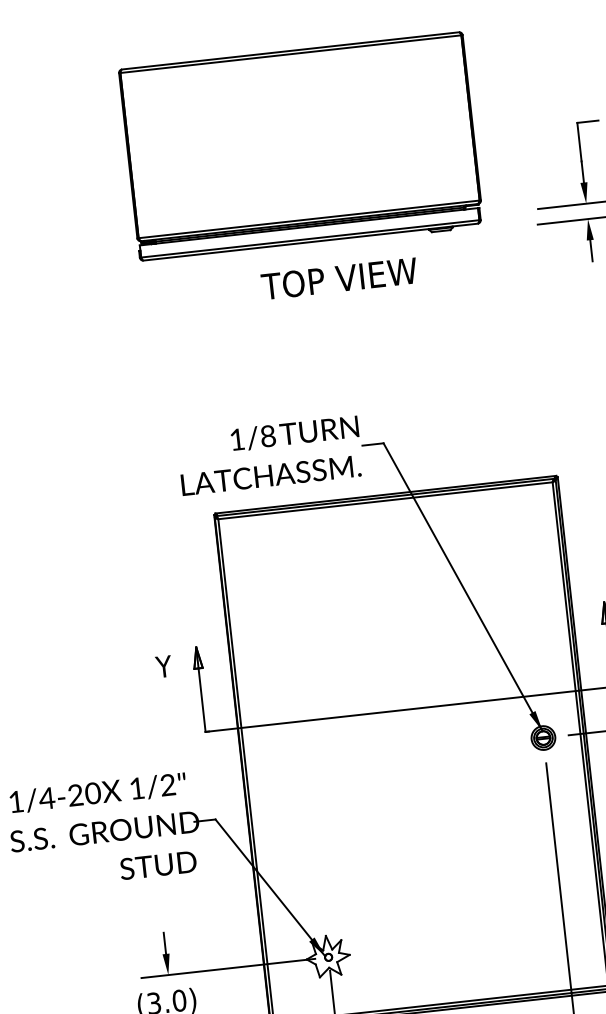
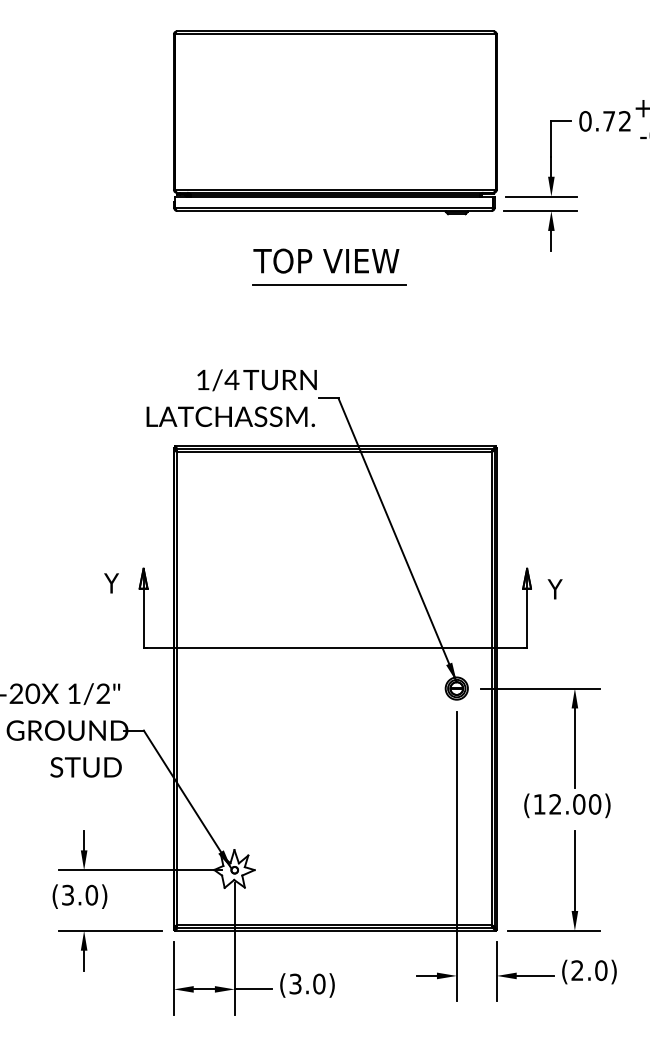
part: (301, 147) -> (335, 122), moved
text: (339, 278) -> (326, 260), moved
line: (360, 324) -> (329, 285), added
text: (267, 435) -> (231, 379), 1/8 -> 1/4

